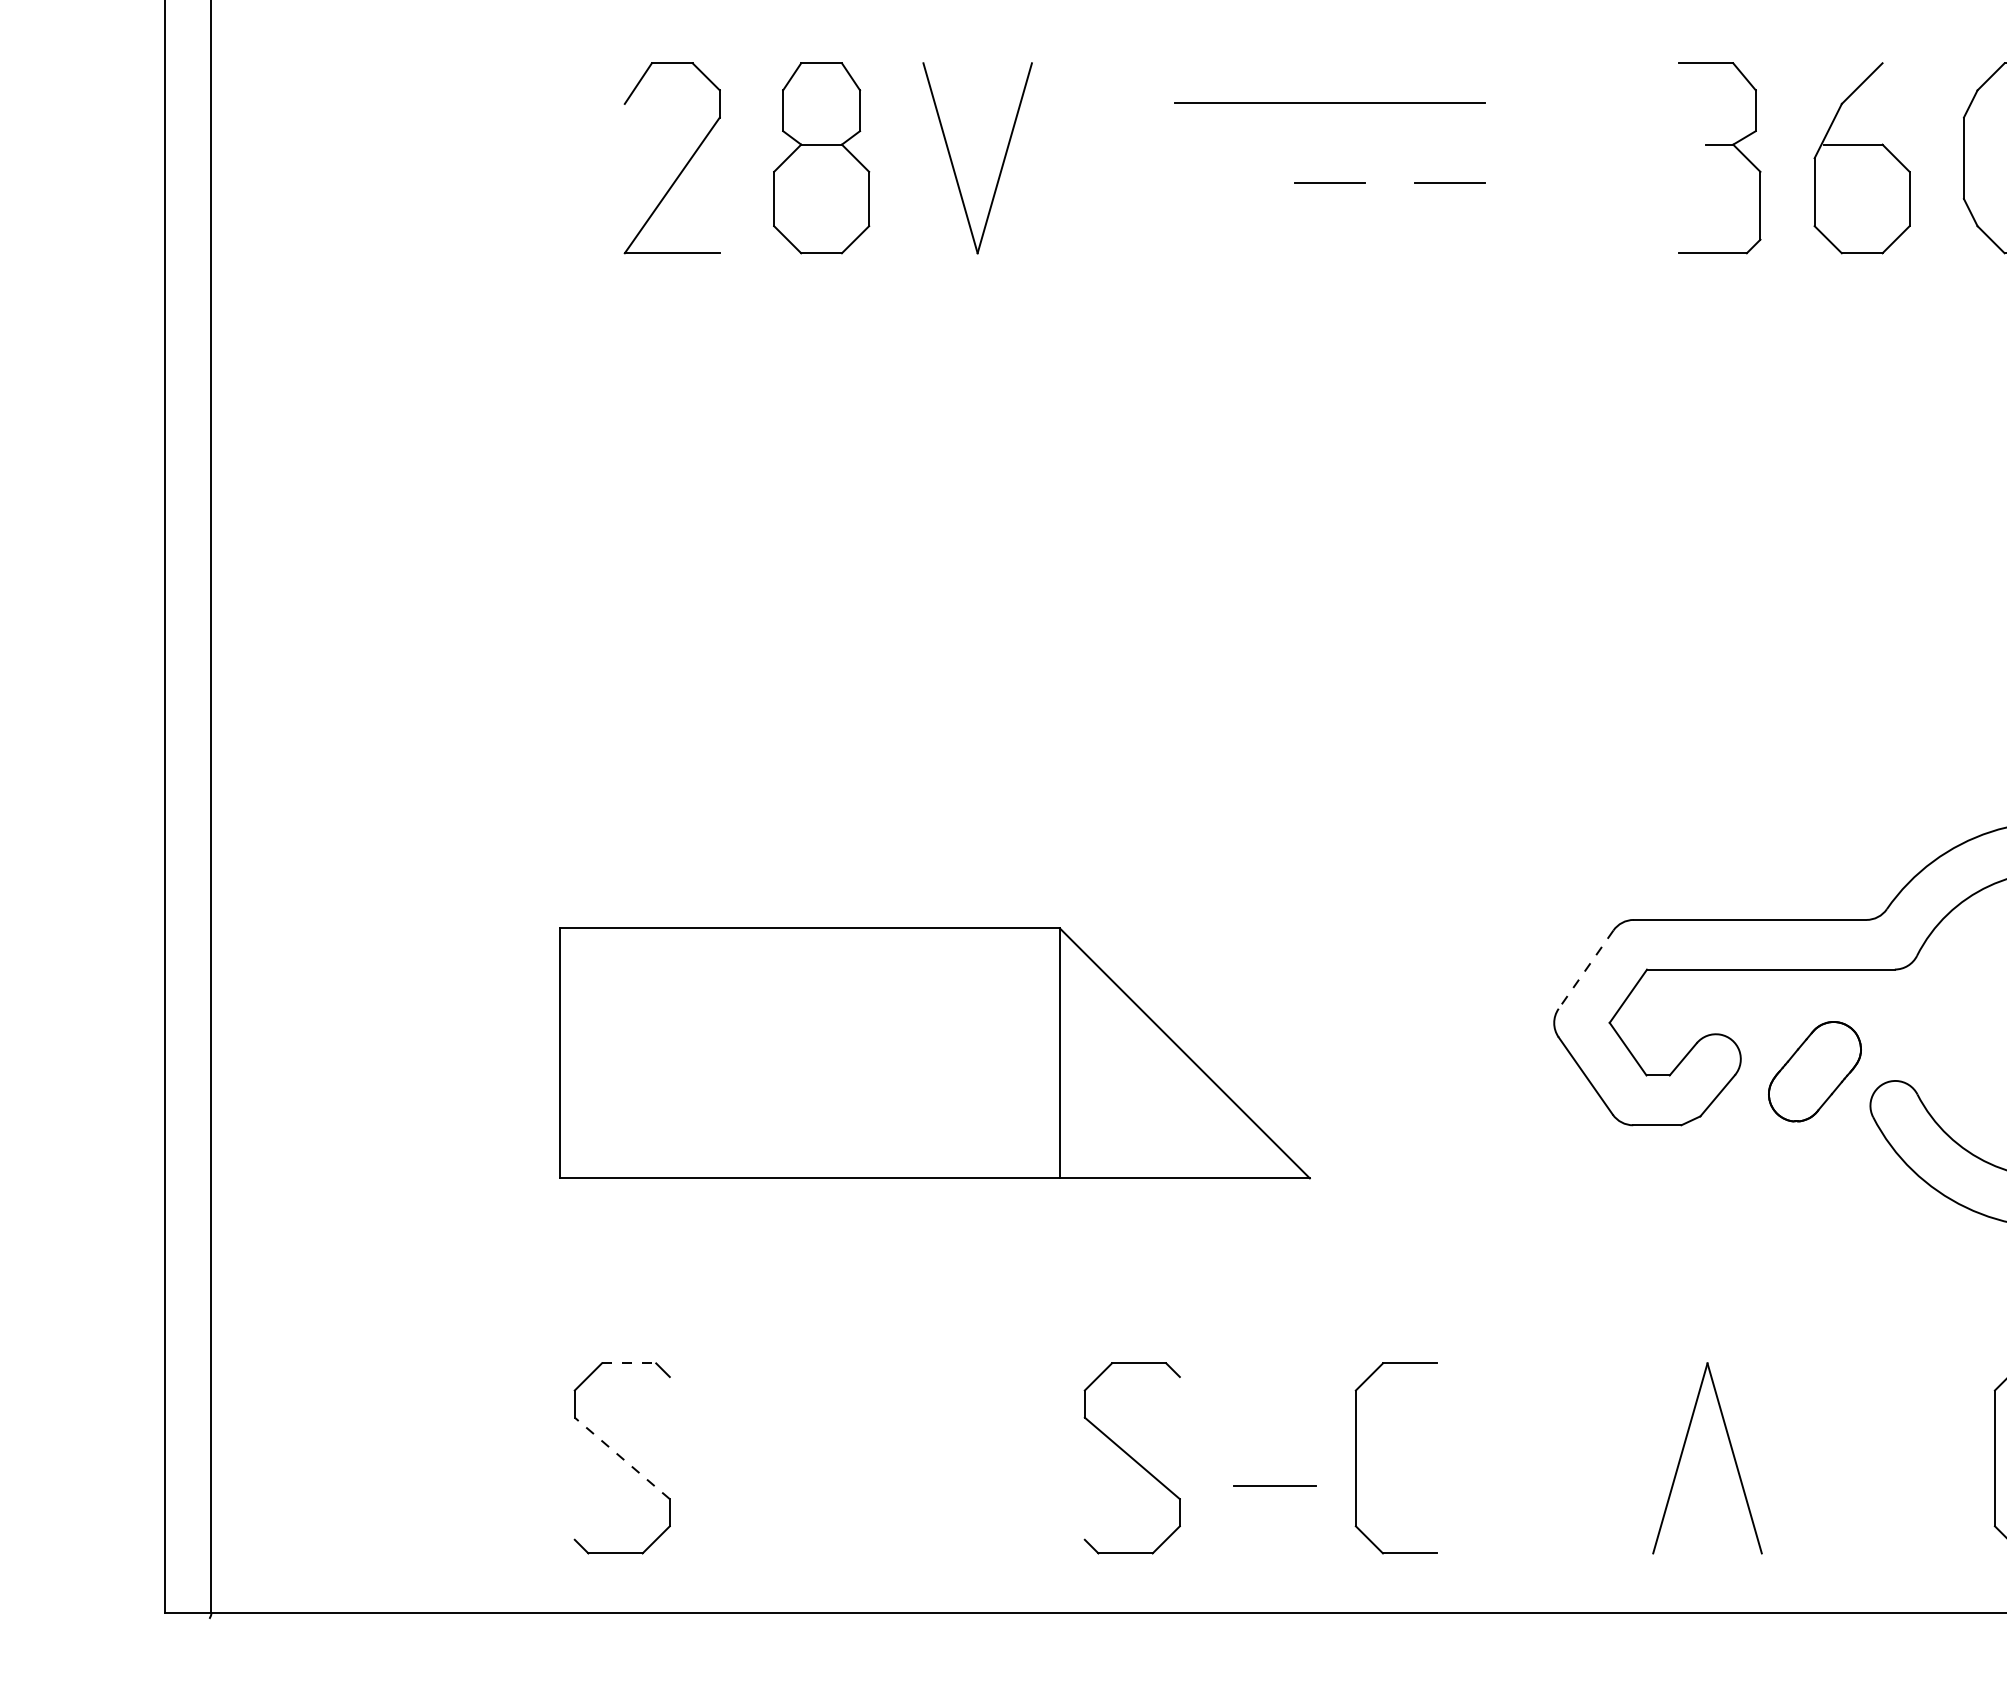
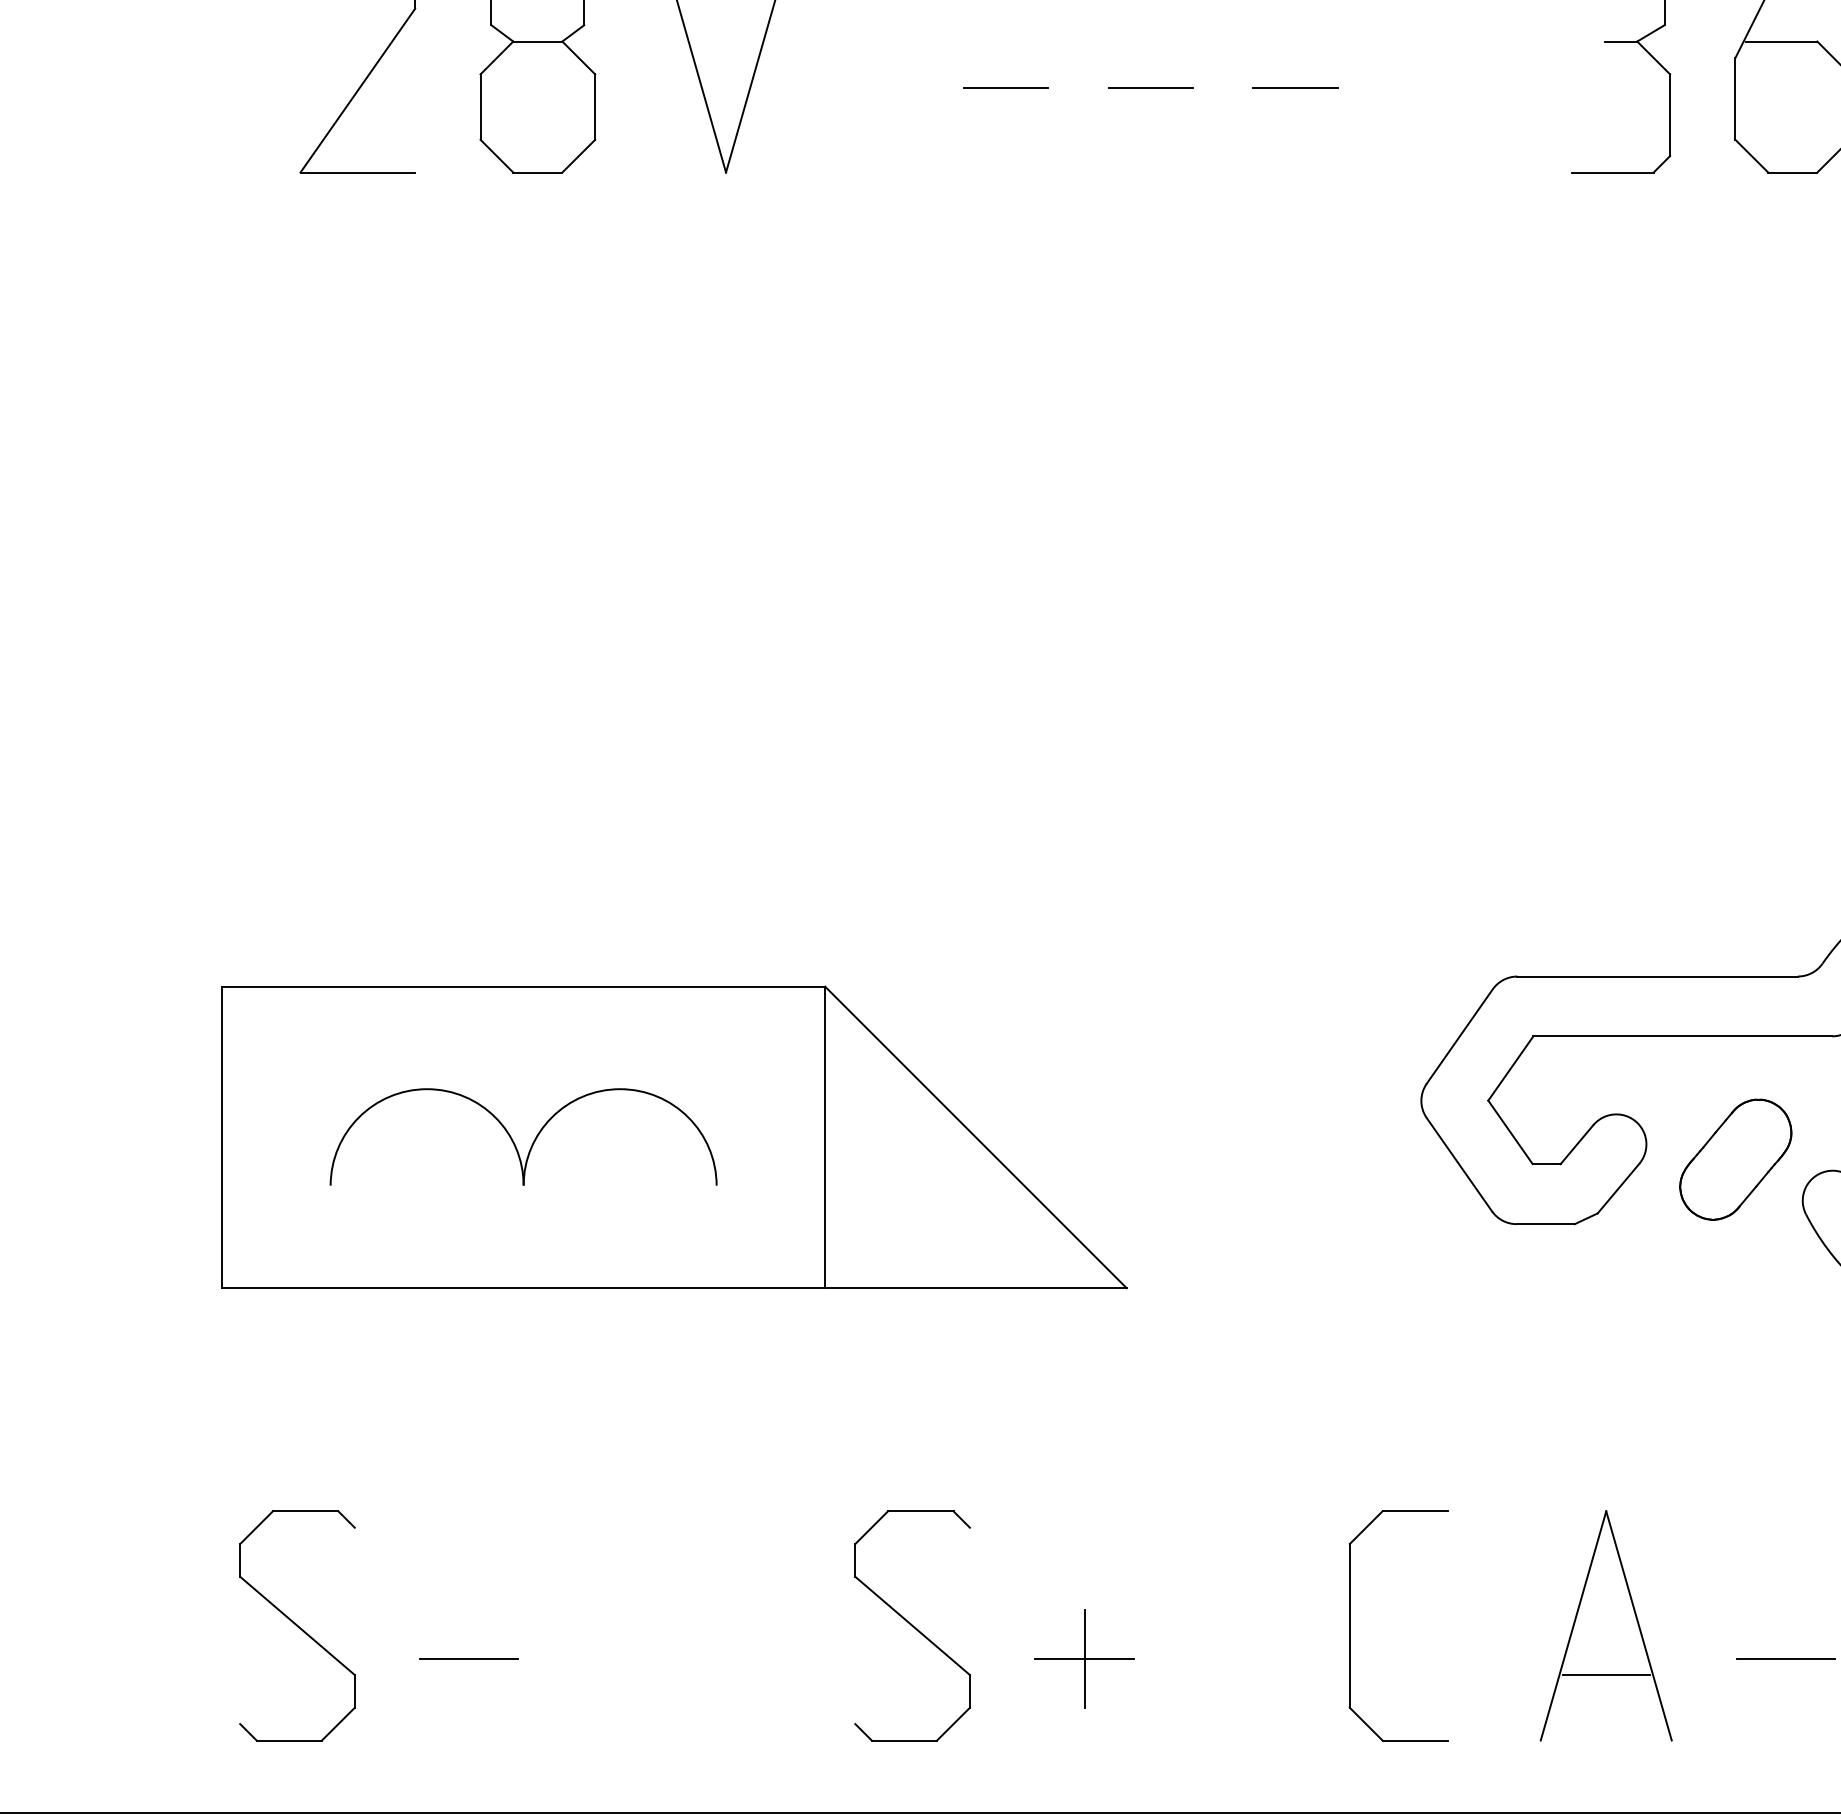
line: (1209, 183) -> (1005, 88), added
line: (1586, 969) -> (1460, 1036), dashed -> solid
part: (801, 1055) -> (513, 1140), added
line: (629, 1363) -> (306, 1511), dashed -> solid
line: (622, 1458) -> (297, 1626), dashed -> solid
part: (1356, 1458) -> (1350, 1626), moved
line: (764, 1485) -> (468, 1658), added
line: (1274, 1485) -> (1084, 1658), added
line: (1856, 1485) -> (1785, 1658), added
line: (1707, 1499) -> (1606, 1675), added

